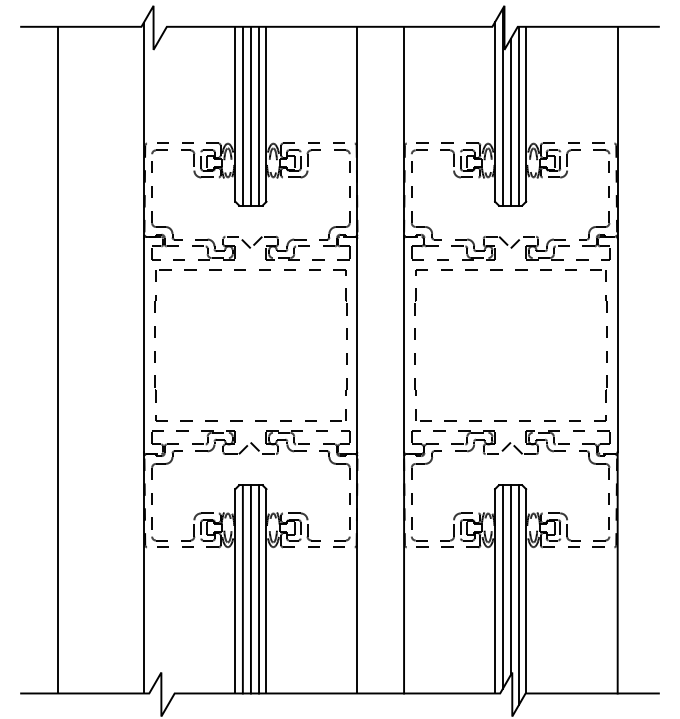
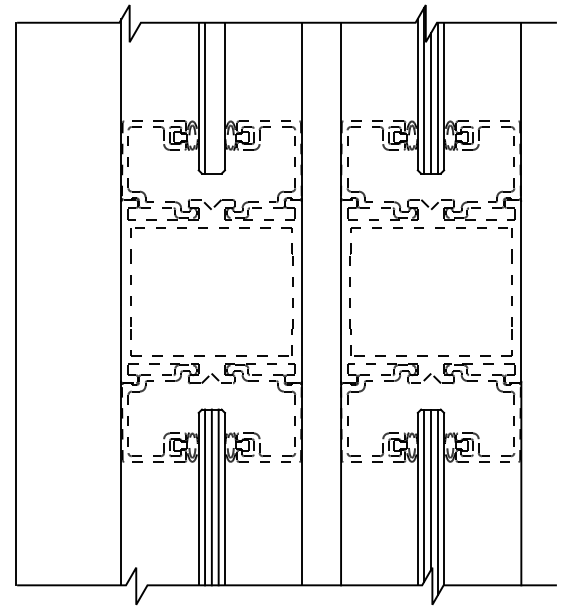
line: (250, 115) -> (211, 97), removed
line: (258, 115) -> (218, 97), removed
line: (58, 359) -> (16, 303), moved

